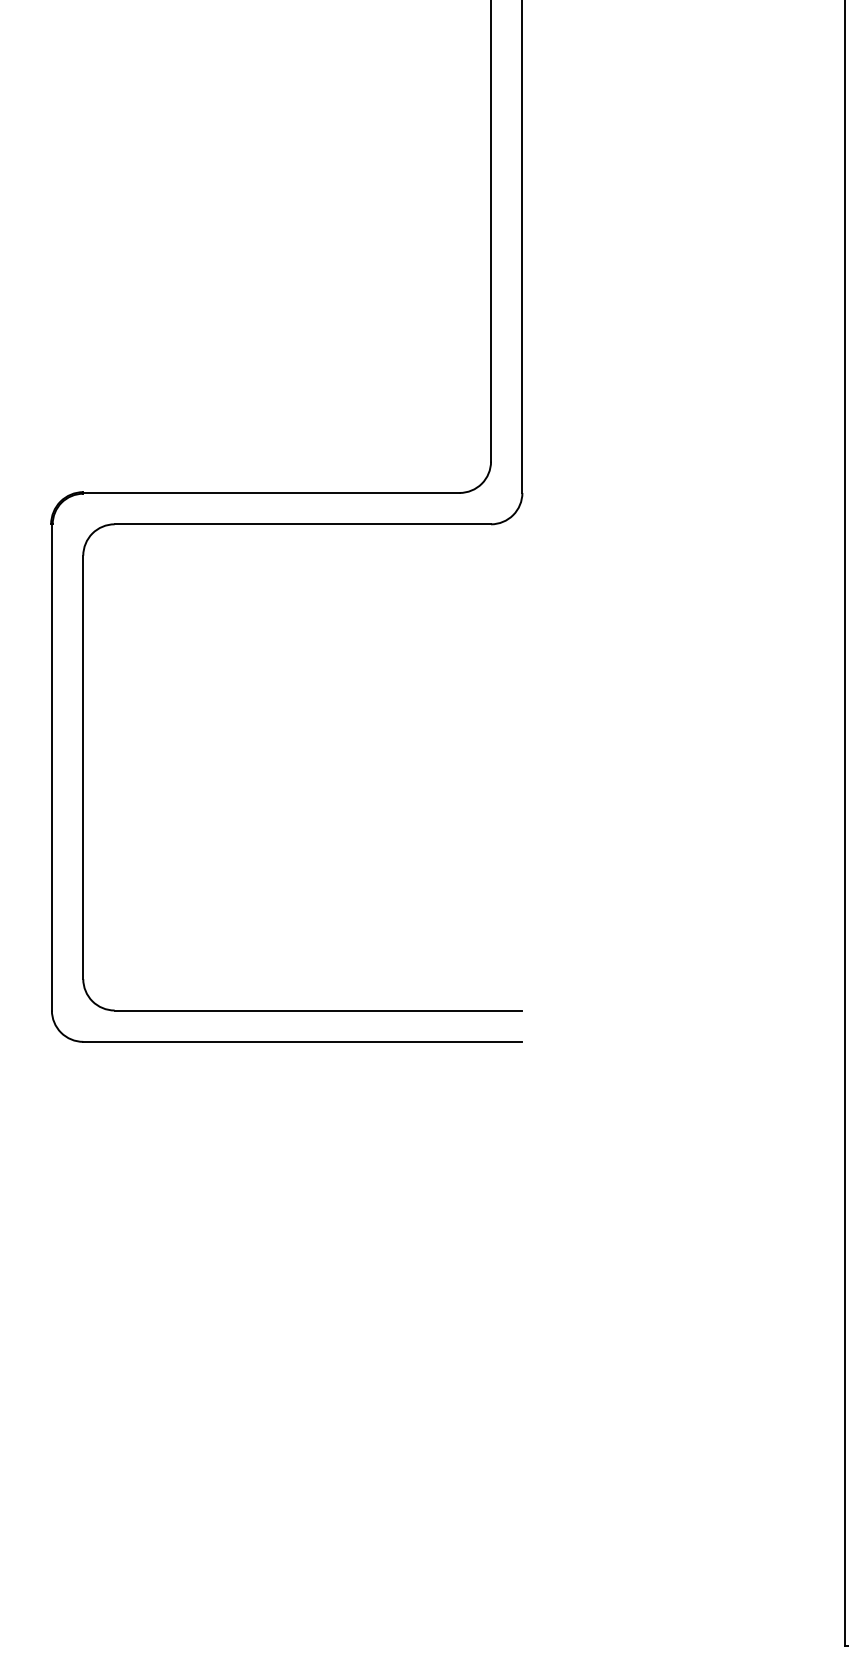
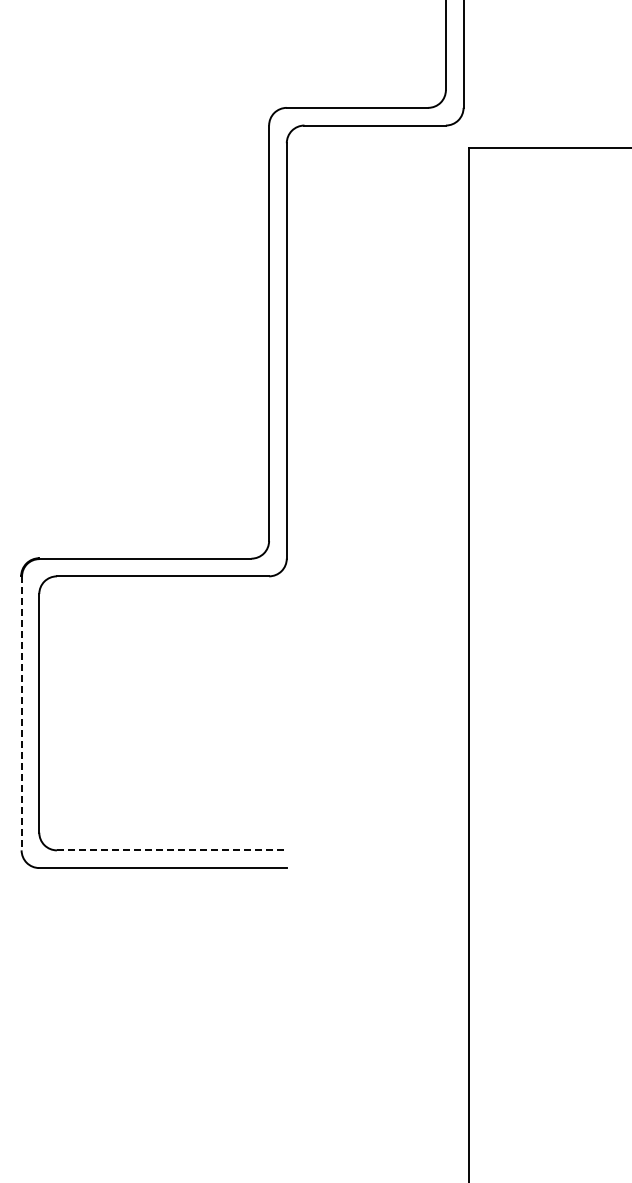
line: (51, 767) -> (21, 713), solid -> dashed
line: (317, 1010) -> (171, 850), solid -> dashed

